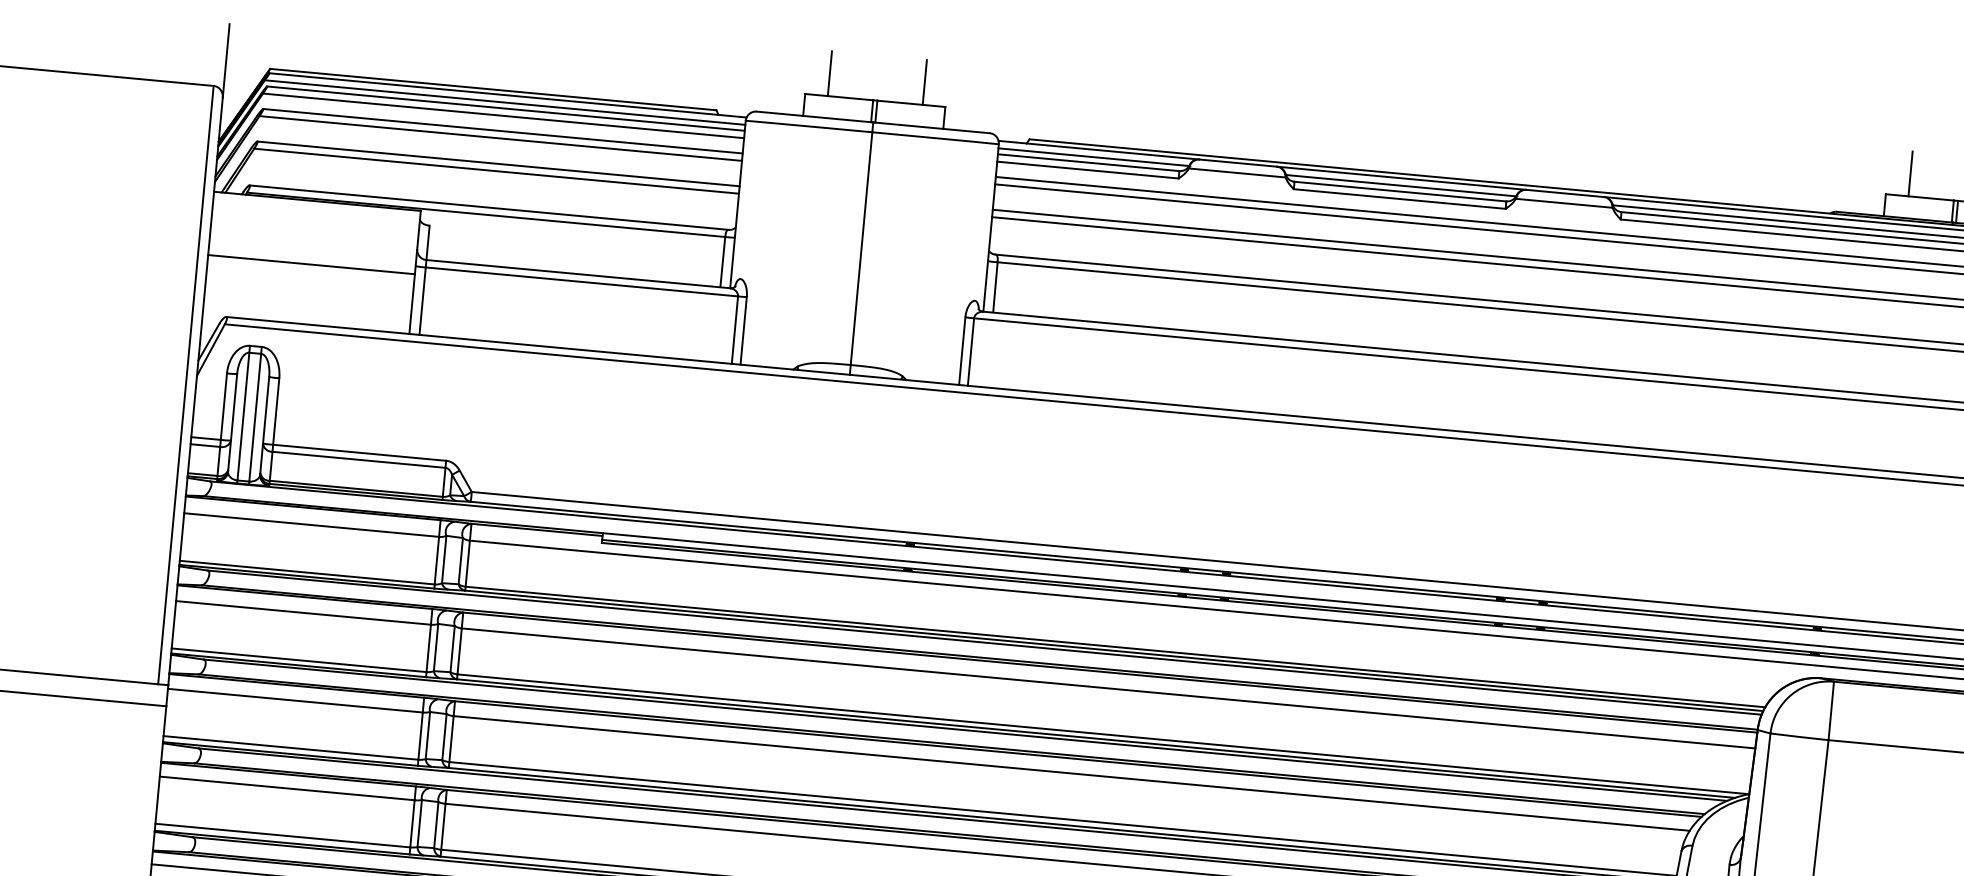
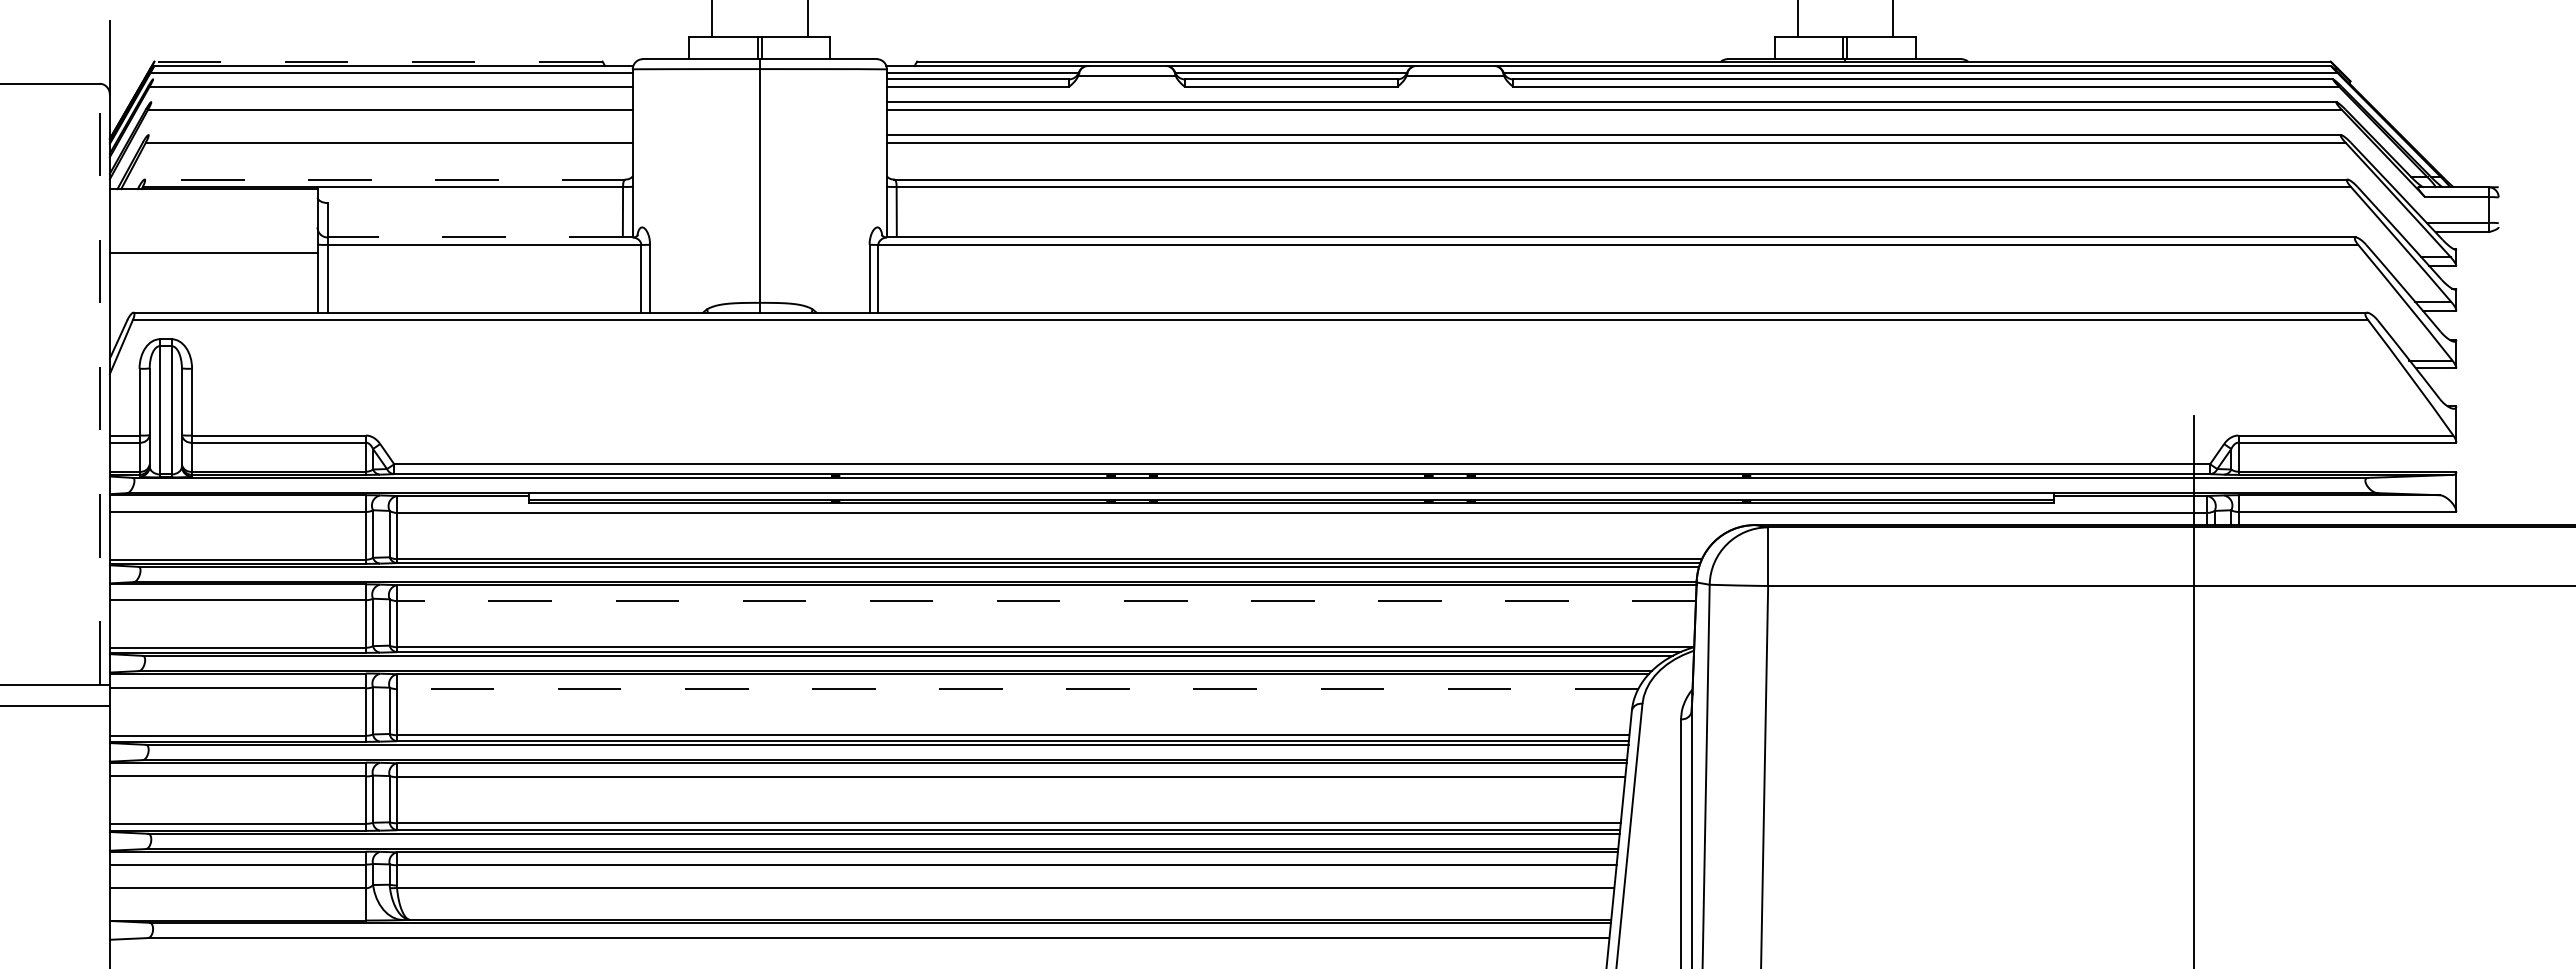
line: (493, 89) -> (378, 61), solid -> dashed
line: (505, 108) -> (392, 79), removed
line: (502, 131) -> (391, 102), removed
line: (498, 164) -> (390, 135), removed
line: (489, 207) -> (385, 179), solid -> dashed
line: (578, 274) -> (480, 237), solid -> dashed
line: (185, 384) -> (99, 383), solid -> dashed
line: (1108, 688) -> (1046, 601), solid -> dashed
line: (1071, 773) -> (1017, 689), solid -> dashed

